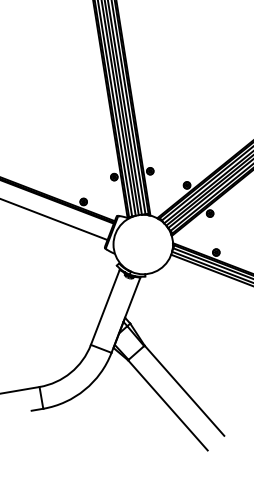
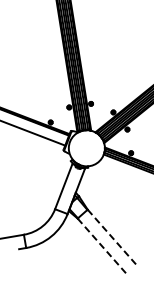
line: (183, 391) -> (111, 237), solid -> dashed
line: (167, 404) -> (101, 245), solid -> dashed

